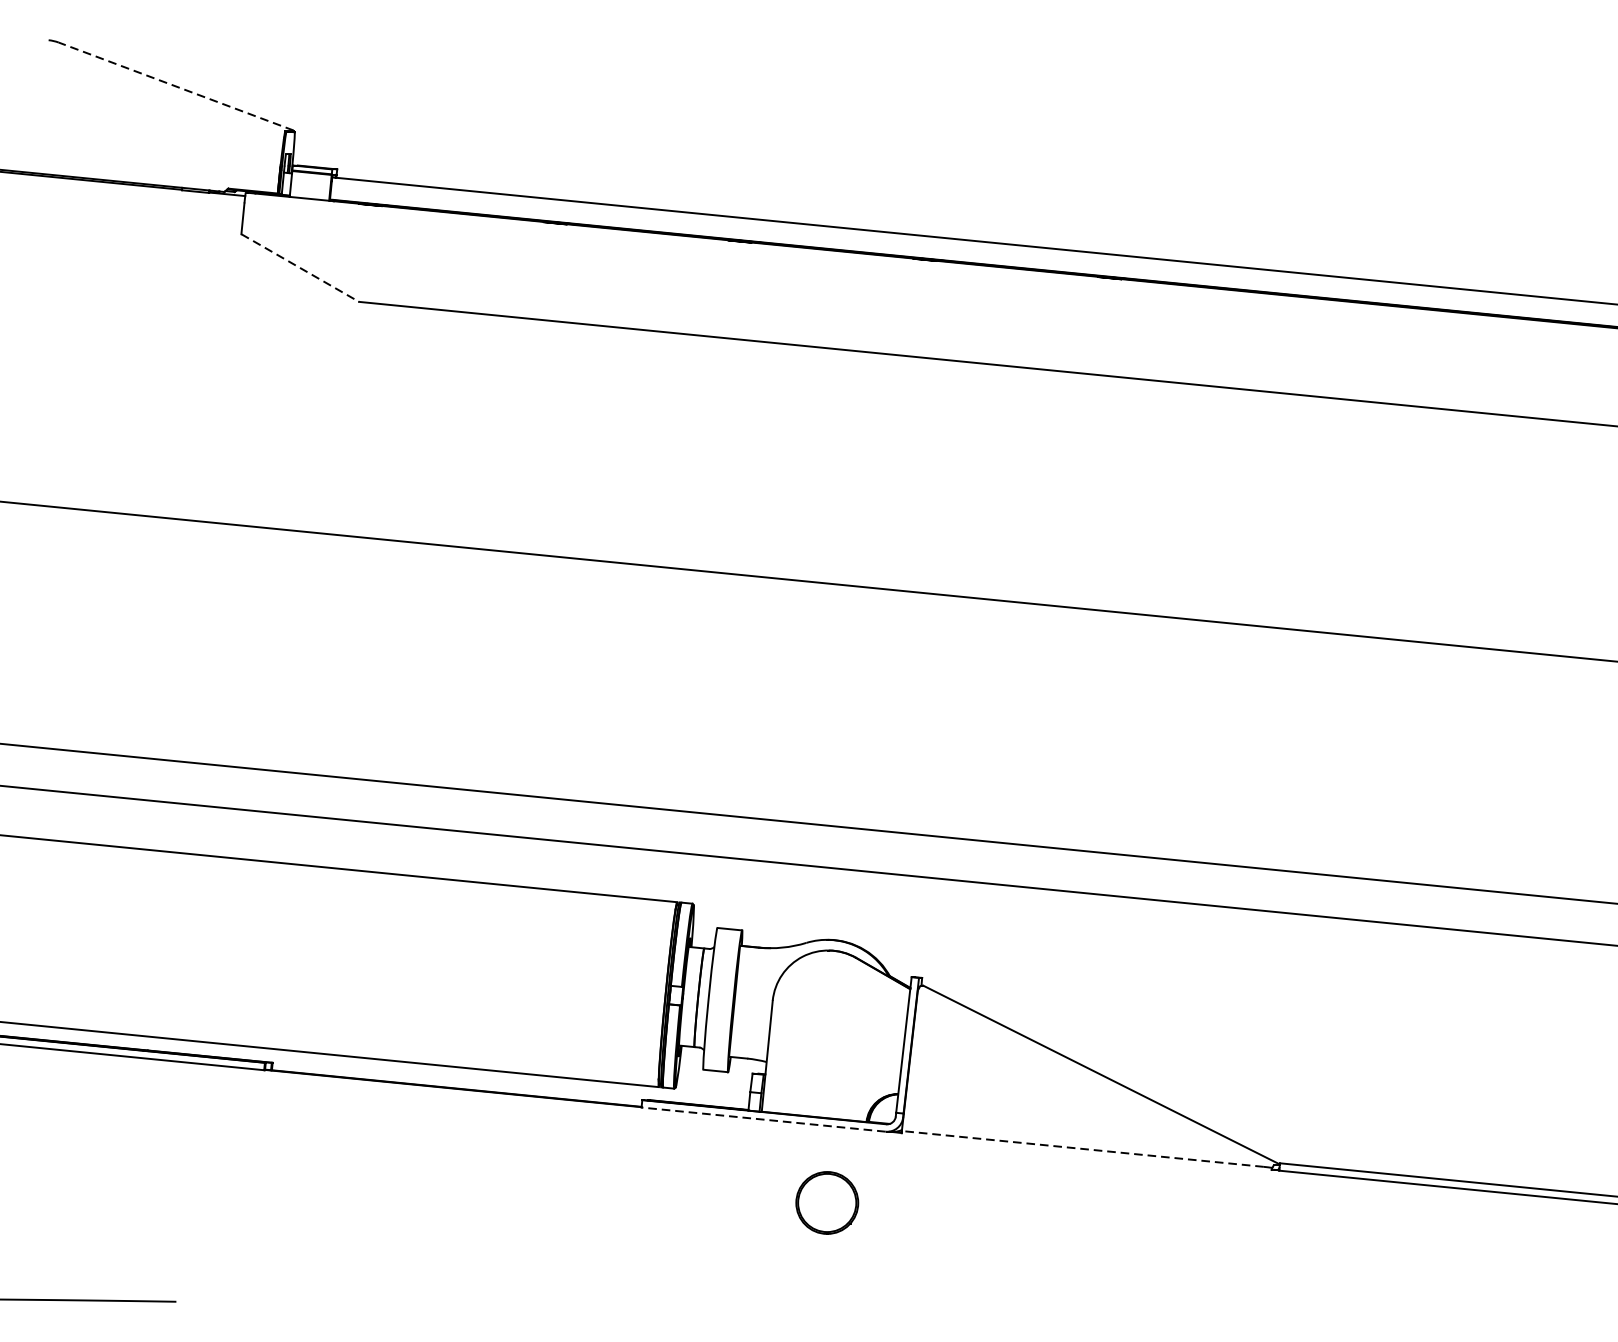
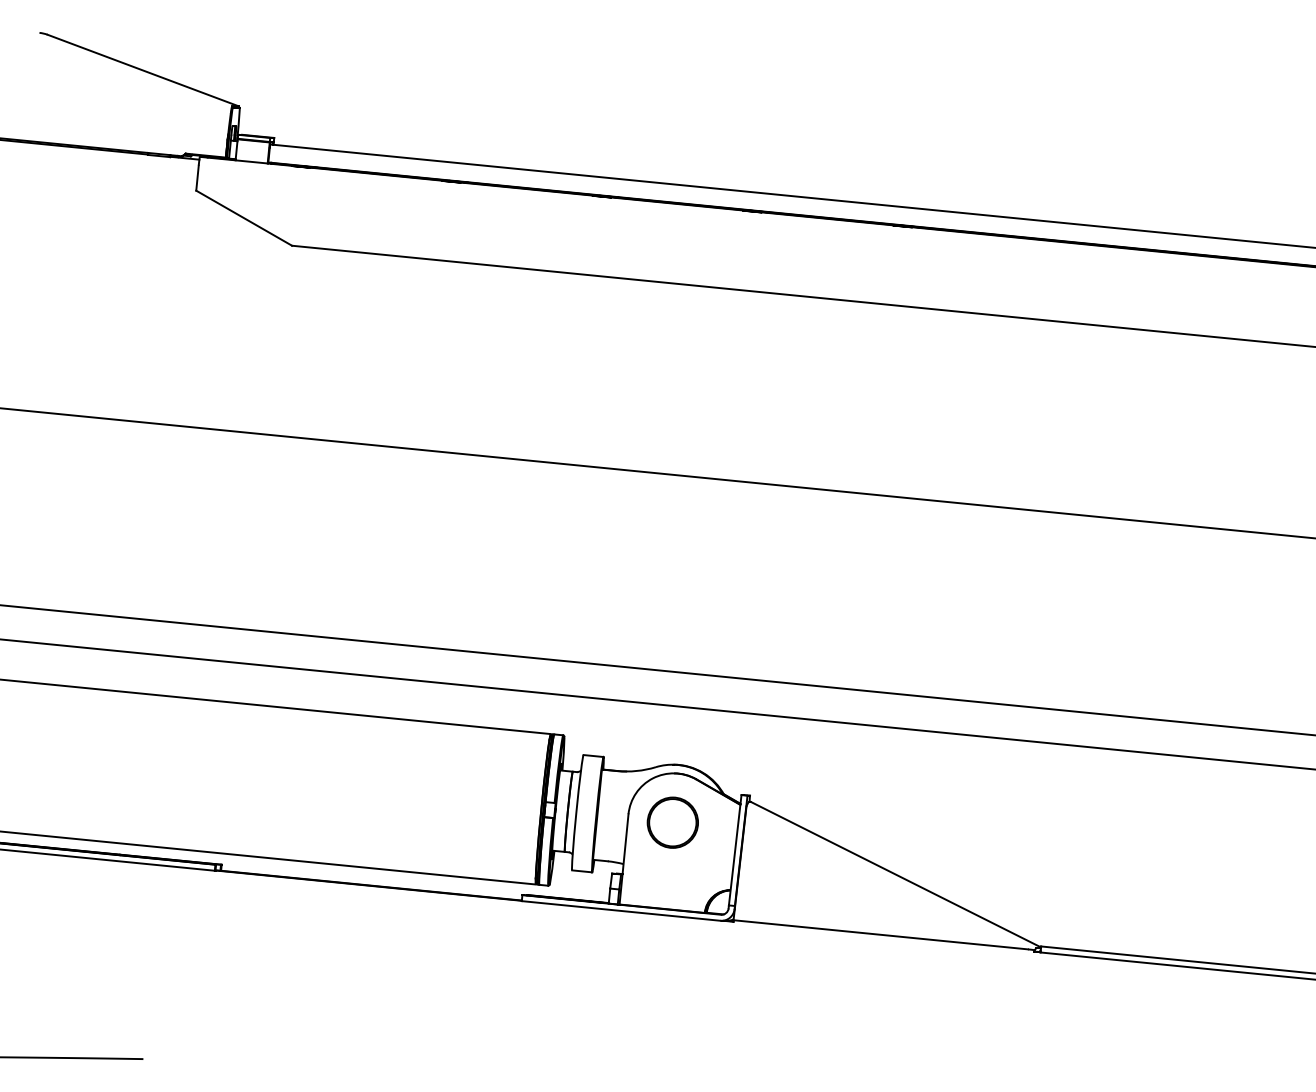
line: (175, 86) -> (142, 70), dashed -> solid
line: (300, 268) -> (244, 218), dashed -> solid
line: (764, 1119) -> (621, 910), dashed -> solid
line: (1082, 1148) -> (880, 934), dashed -> solid
part: (826, 1202) -> (672, 822), moved

